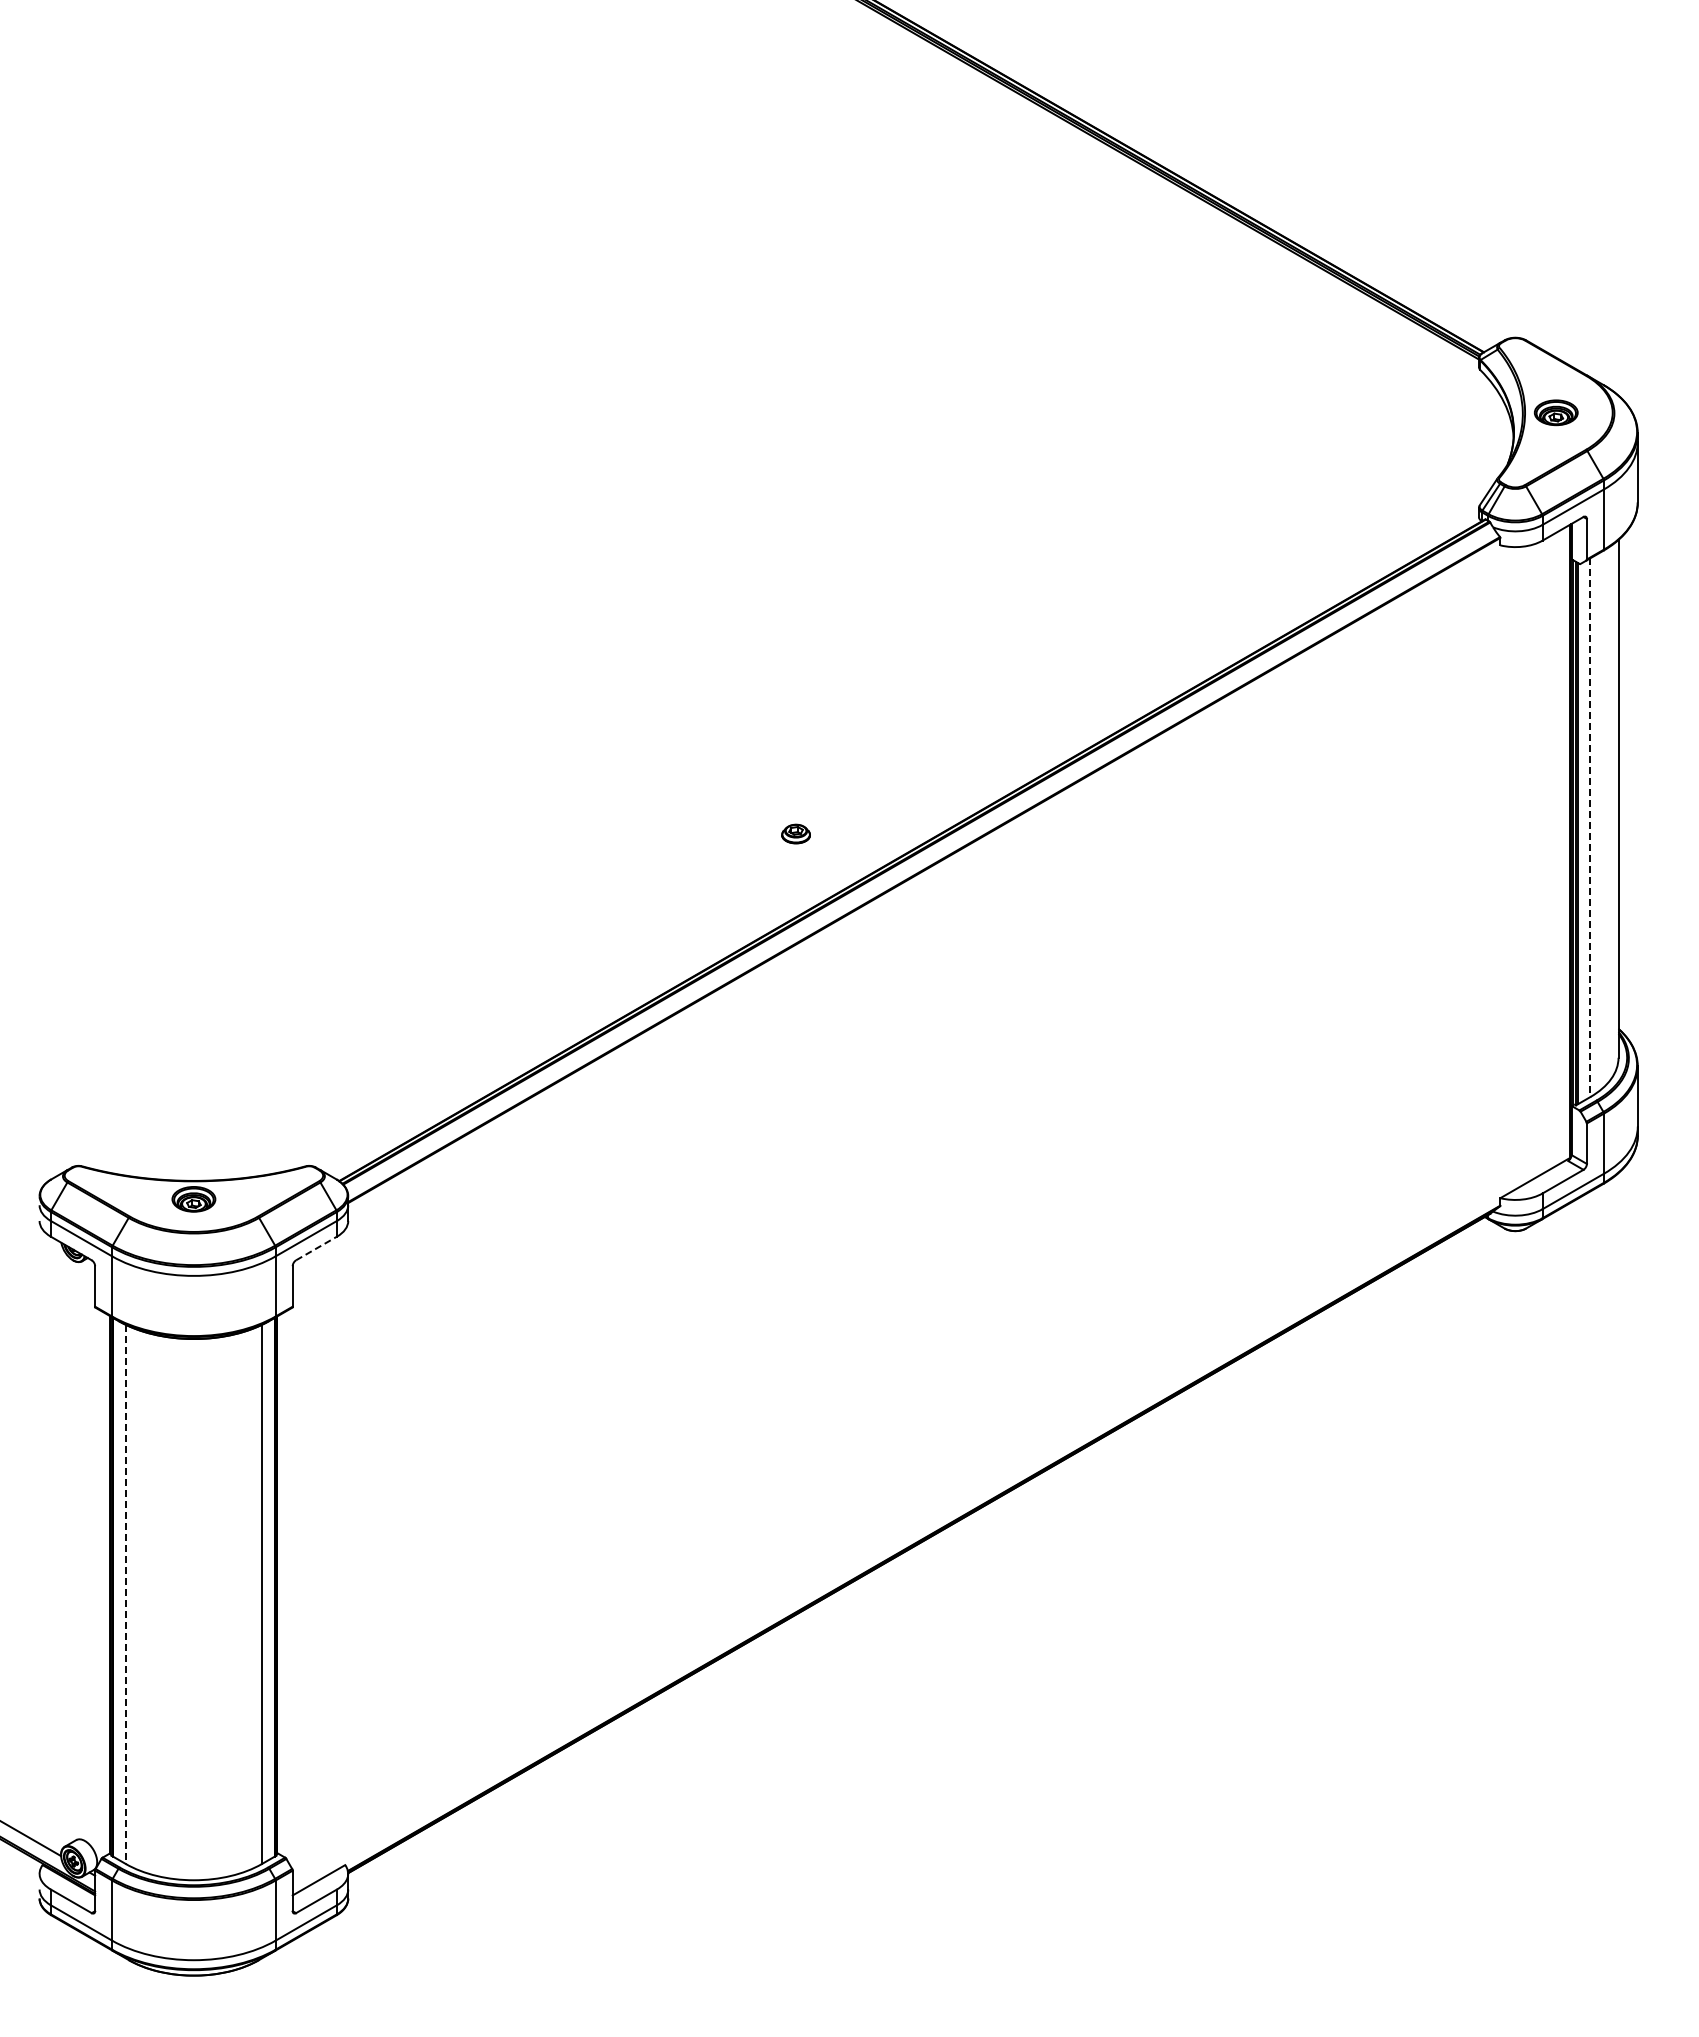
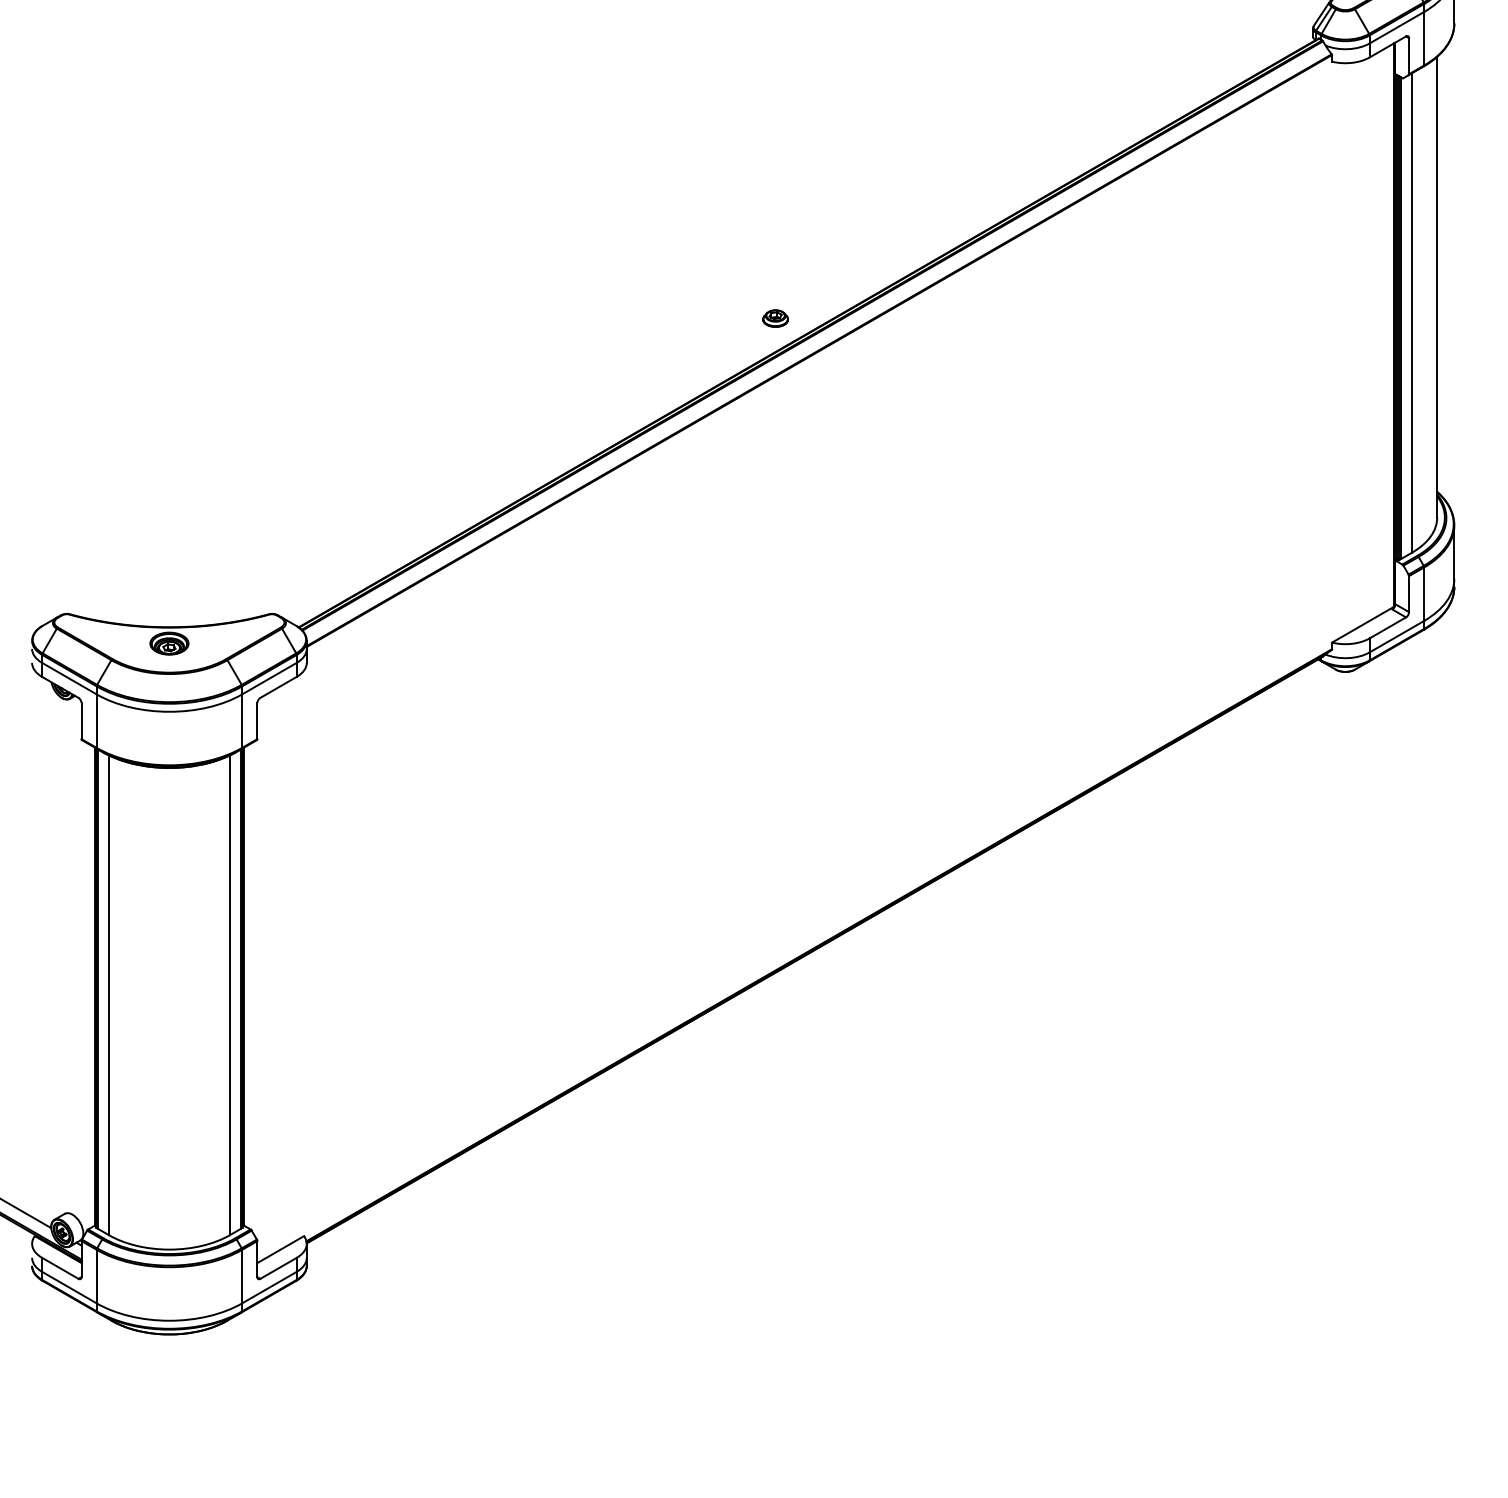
line: (1590, 828) -> (1412, 313), dashed -> solid
part: (795, 833) -> (775, 318), moved
line: (316, 1248) -> (278, 687), dashed -> solid
line: (125, 1594) -> (108, 995), dashed -> solid

